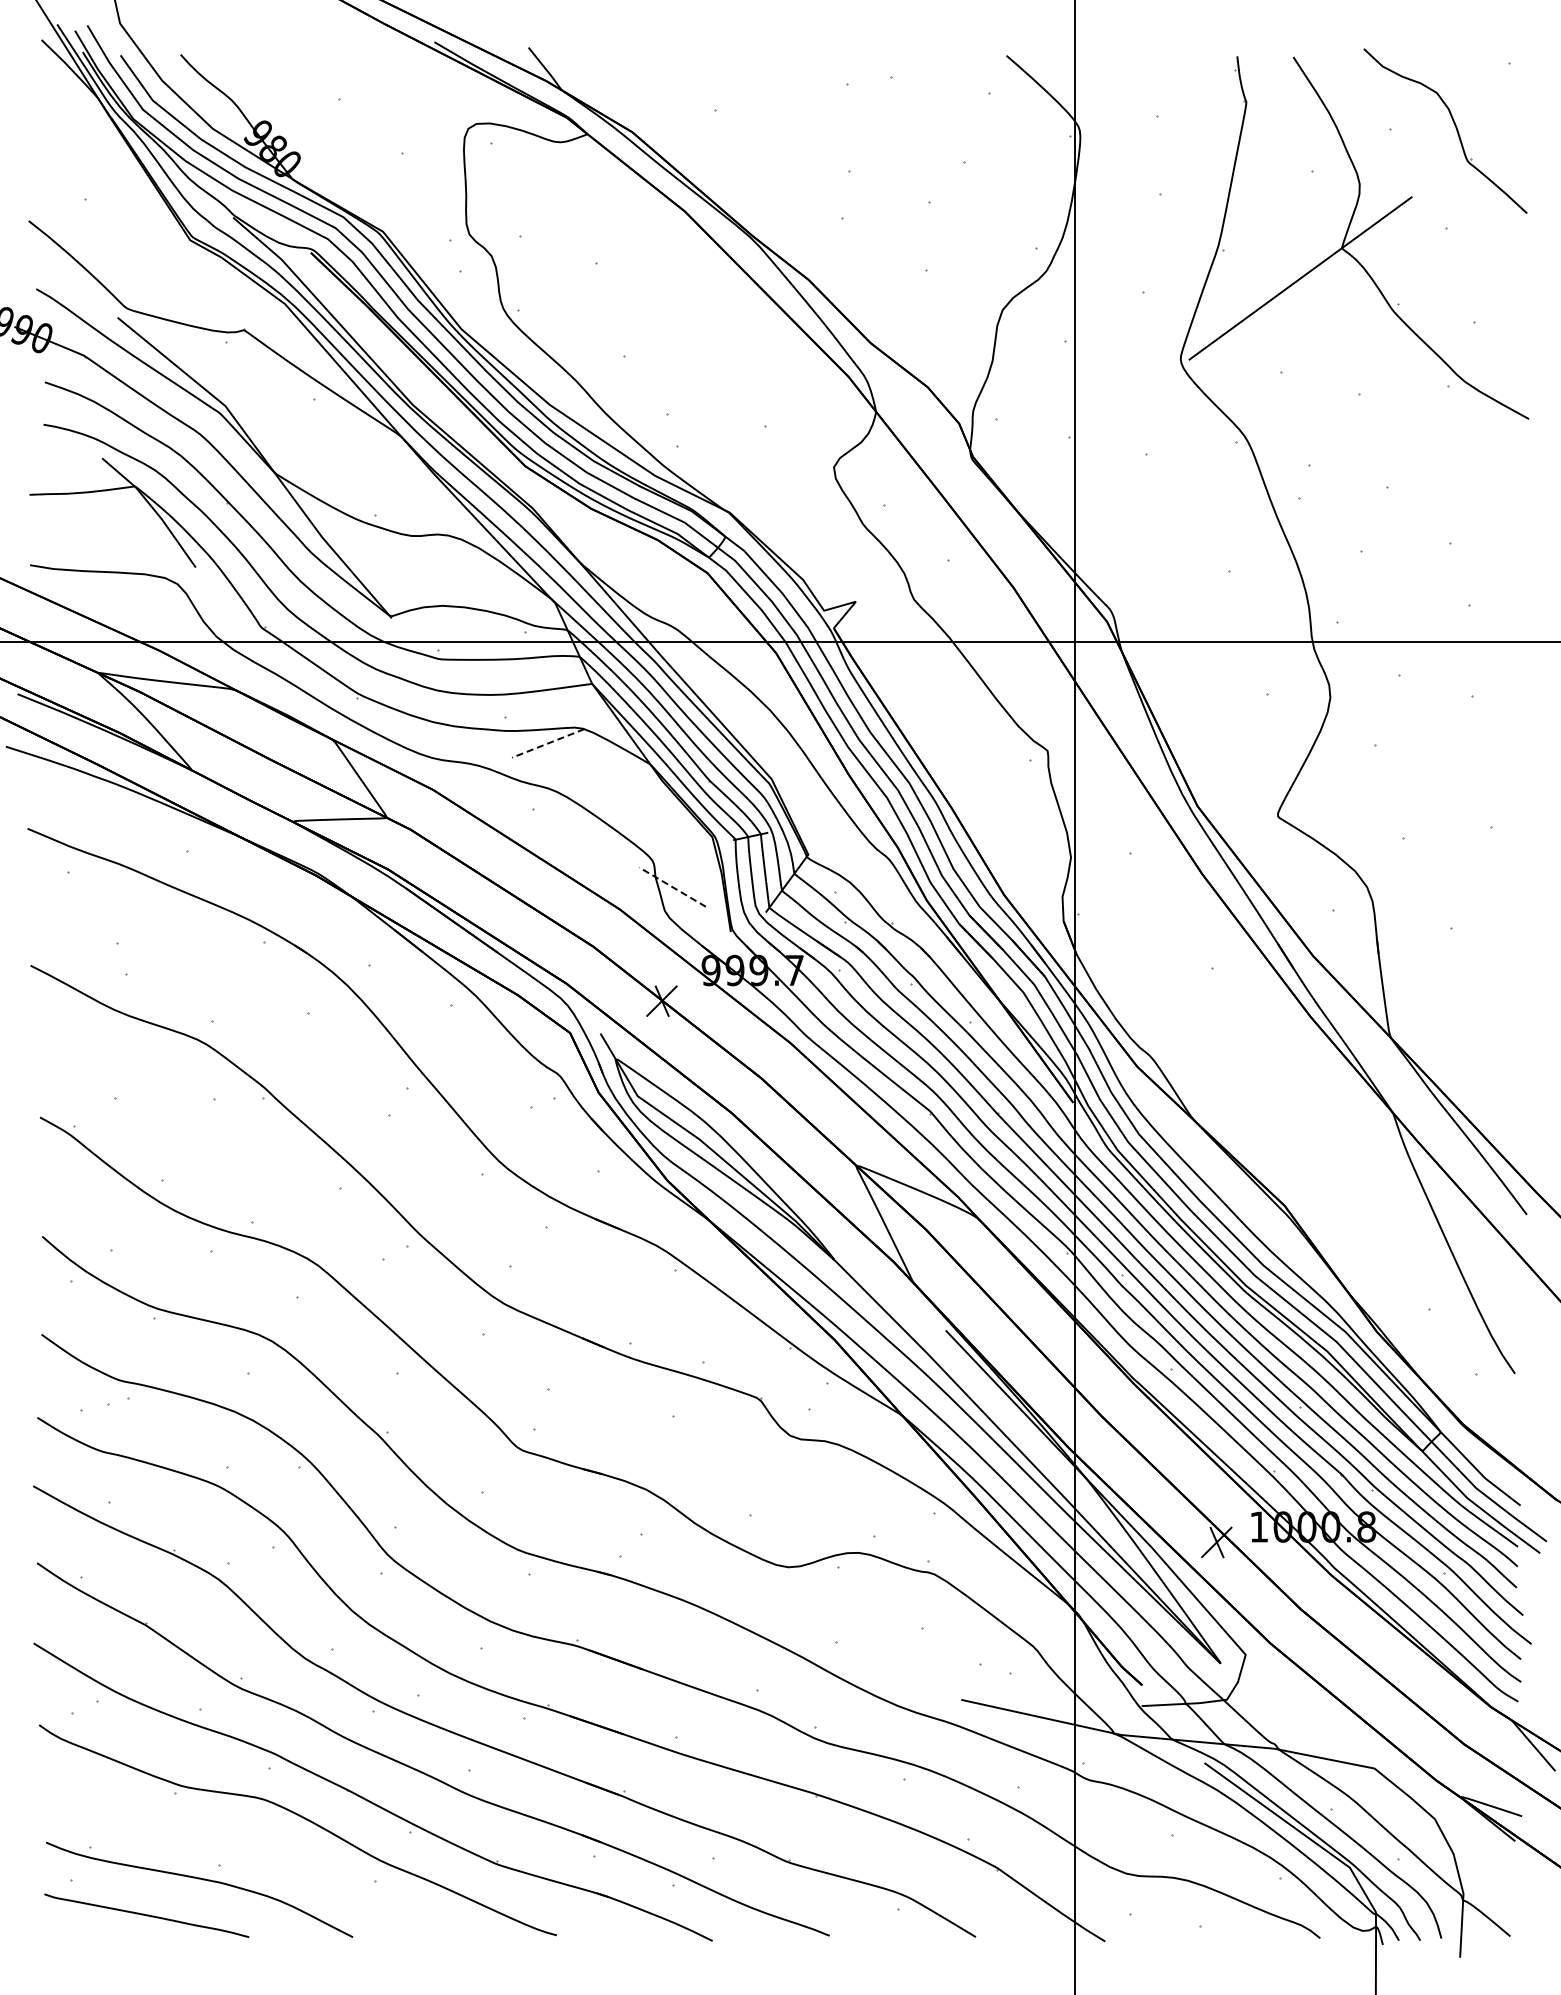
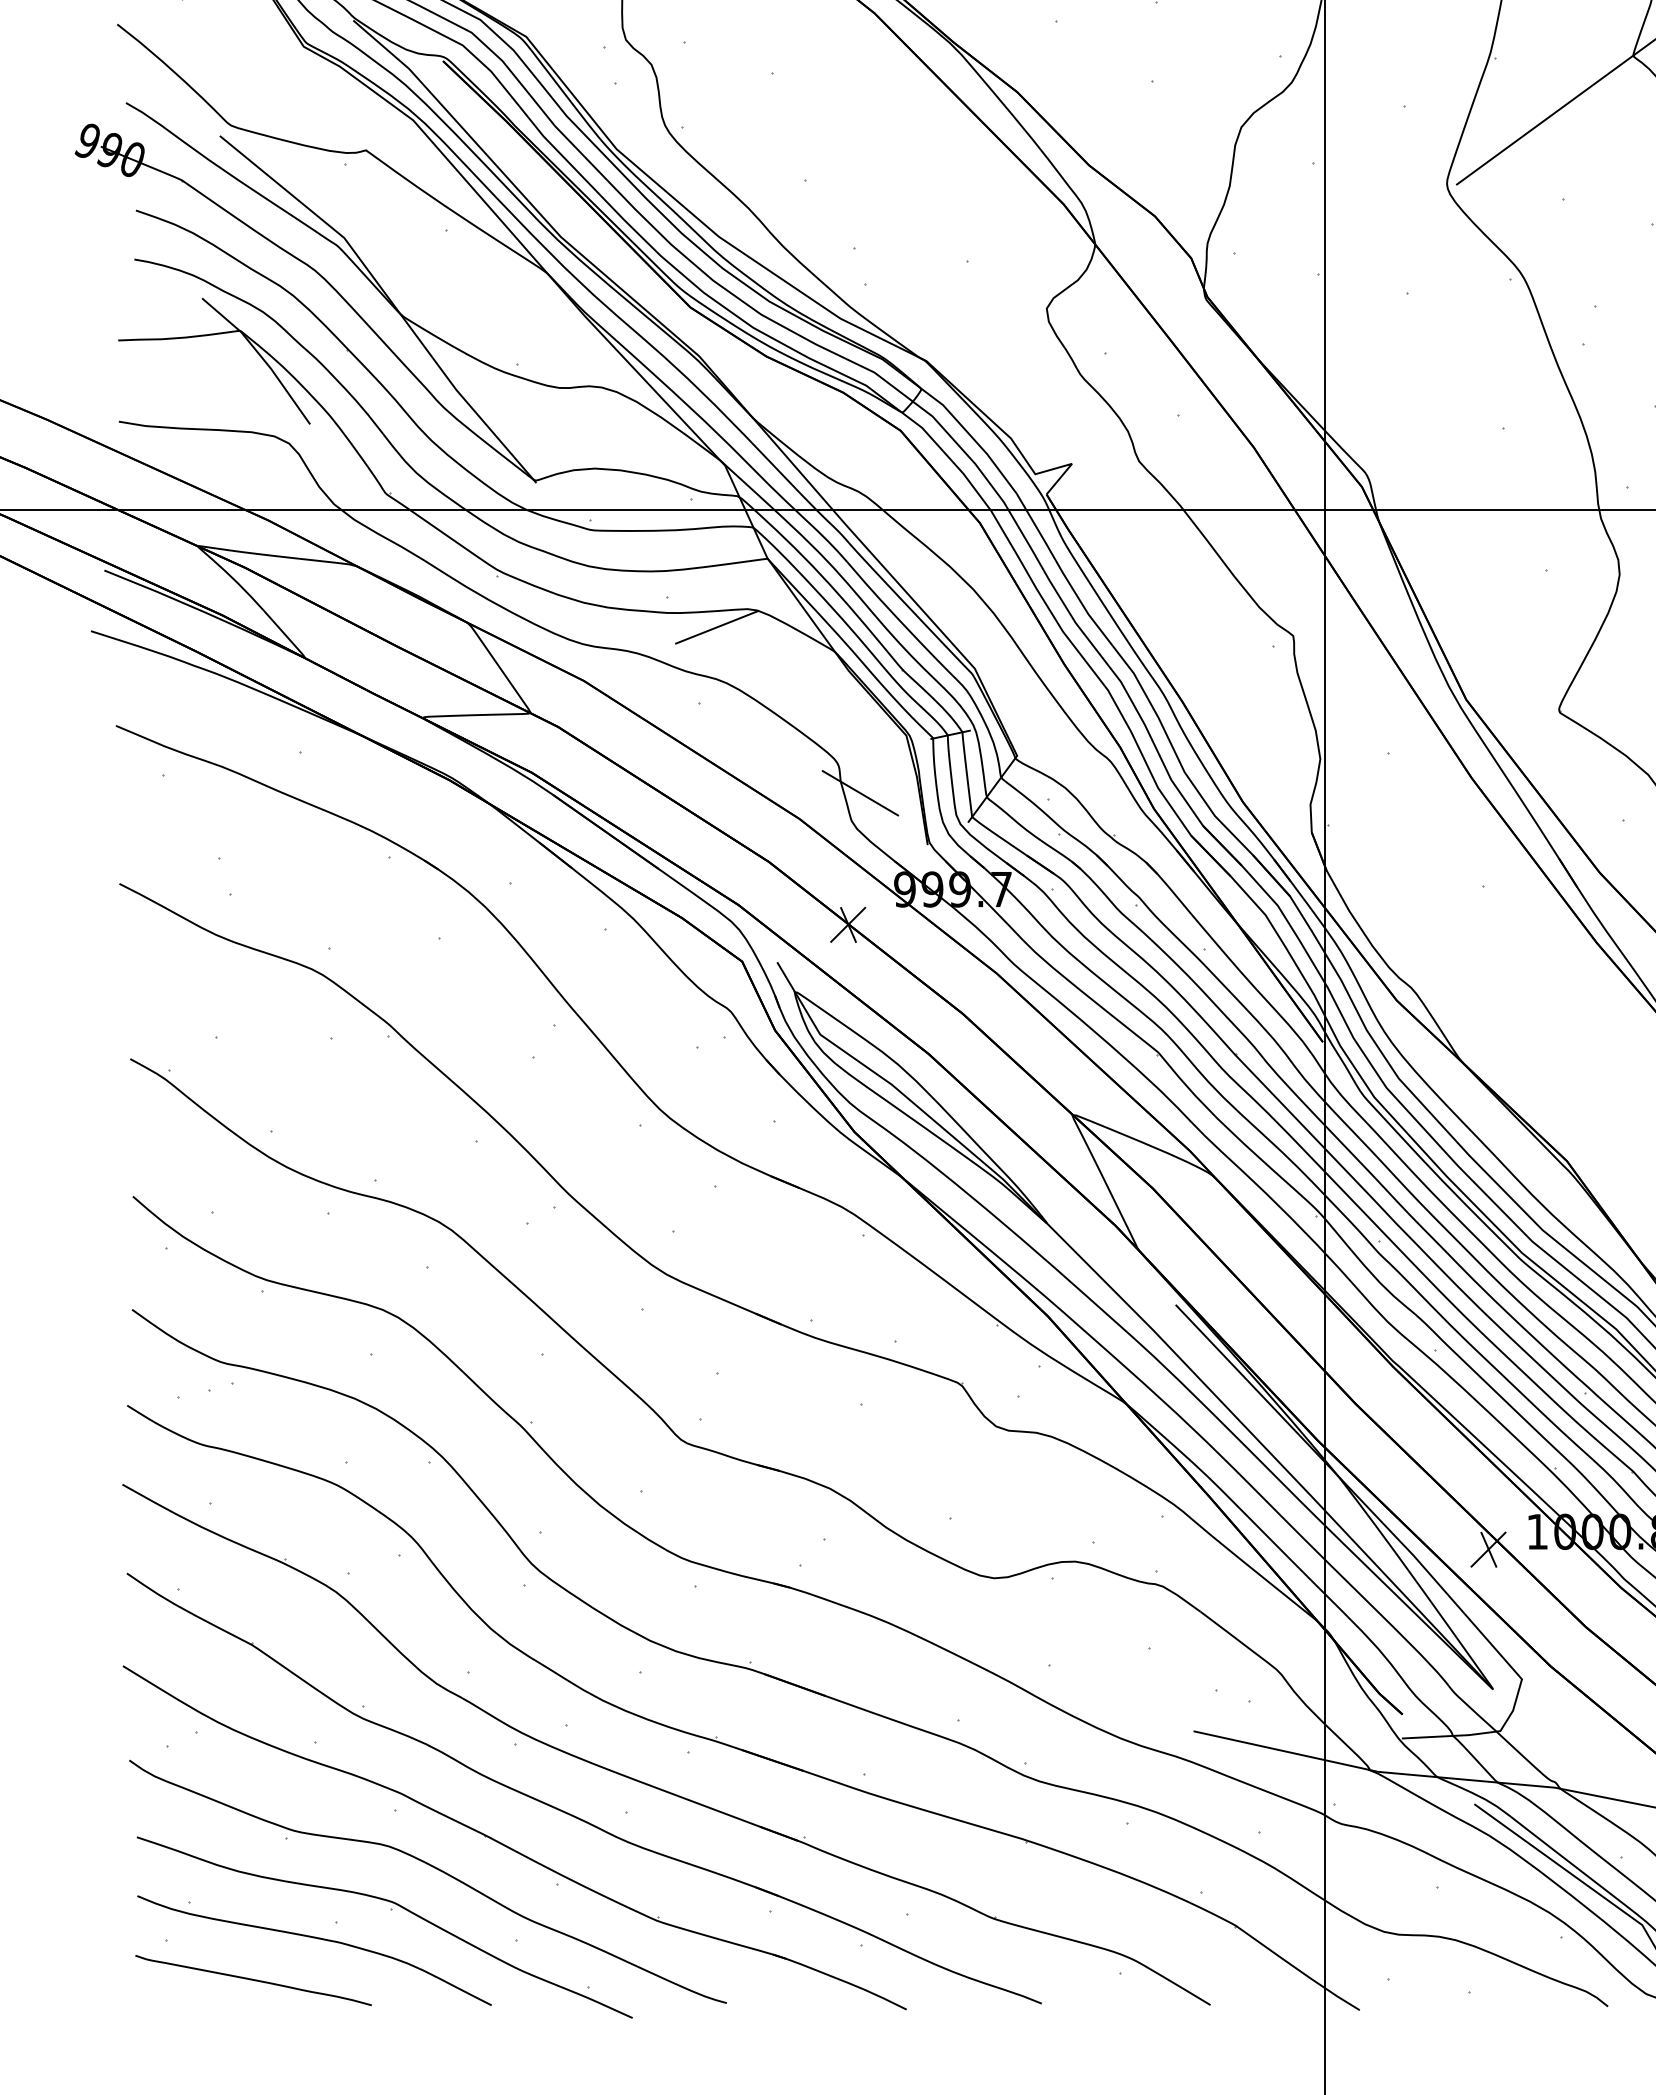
line: (548, 743) -> (717, 627), dashed -> solid
line: (672, 887) -> (860, 793), dashed -> solid
part: (266, 1854) -> (391, 1909), added

